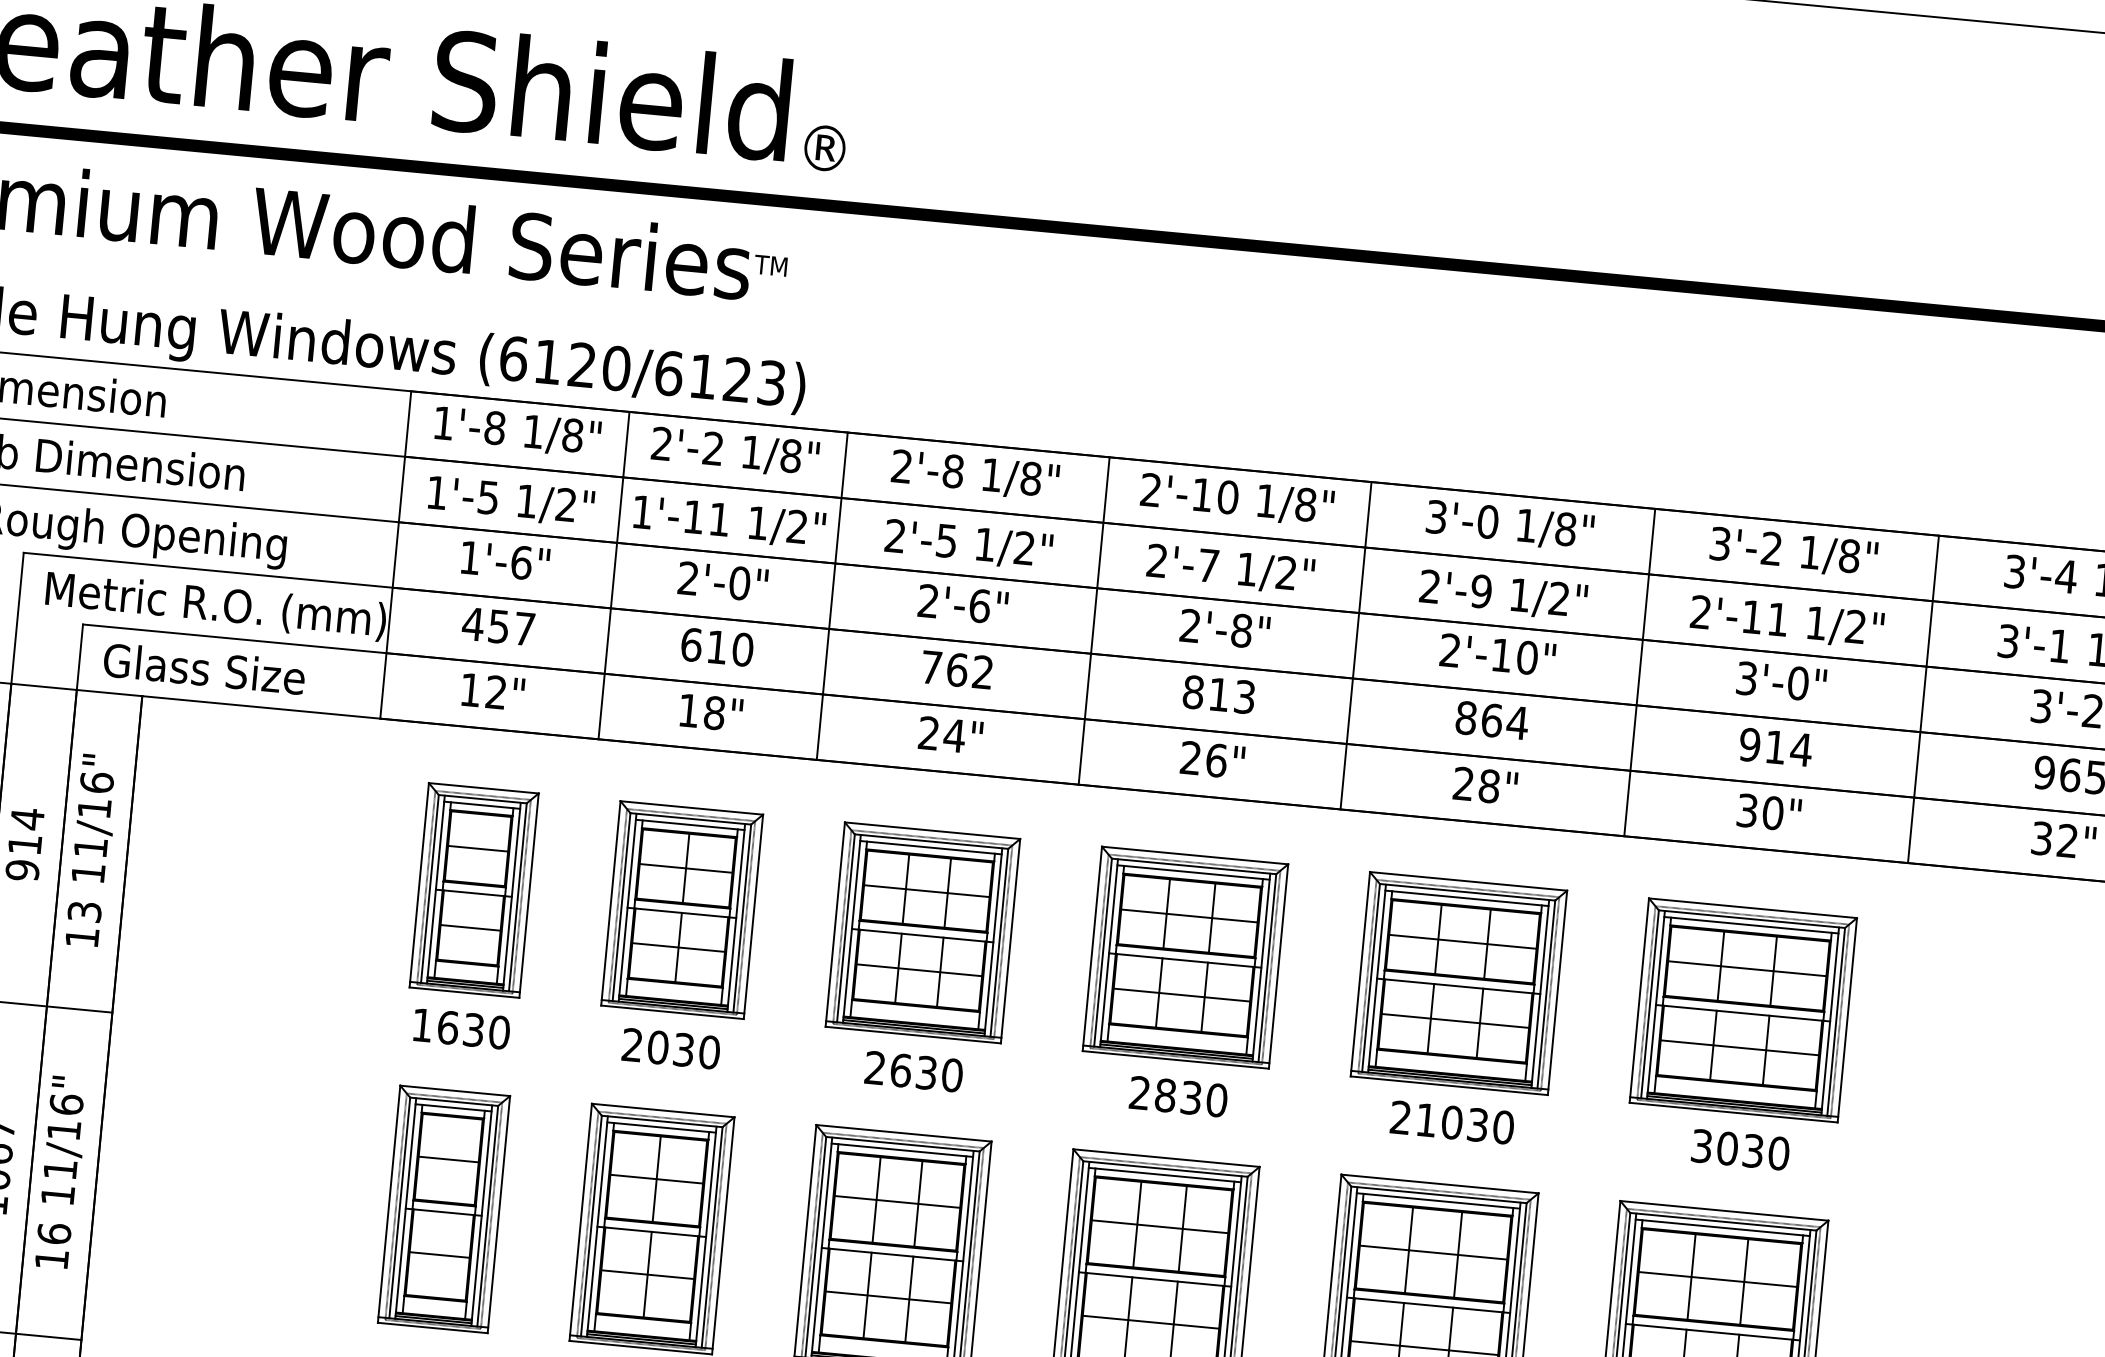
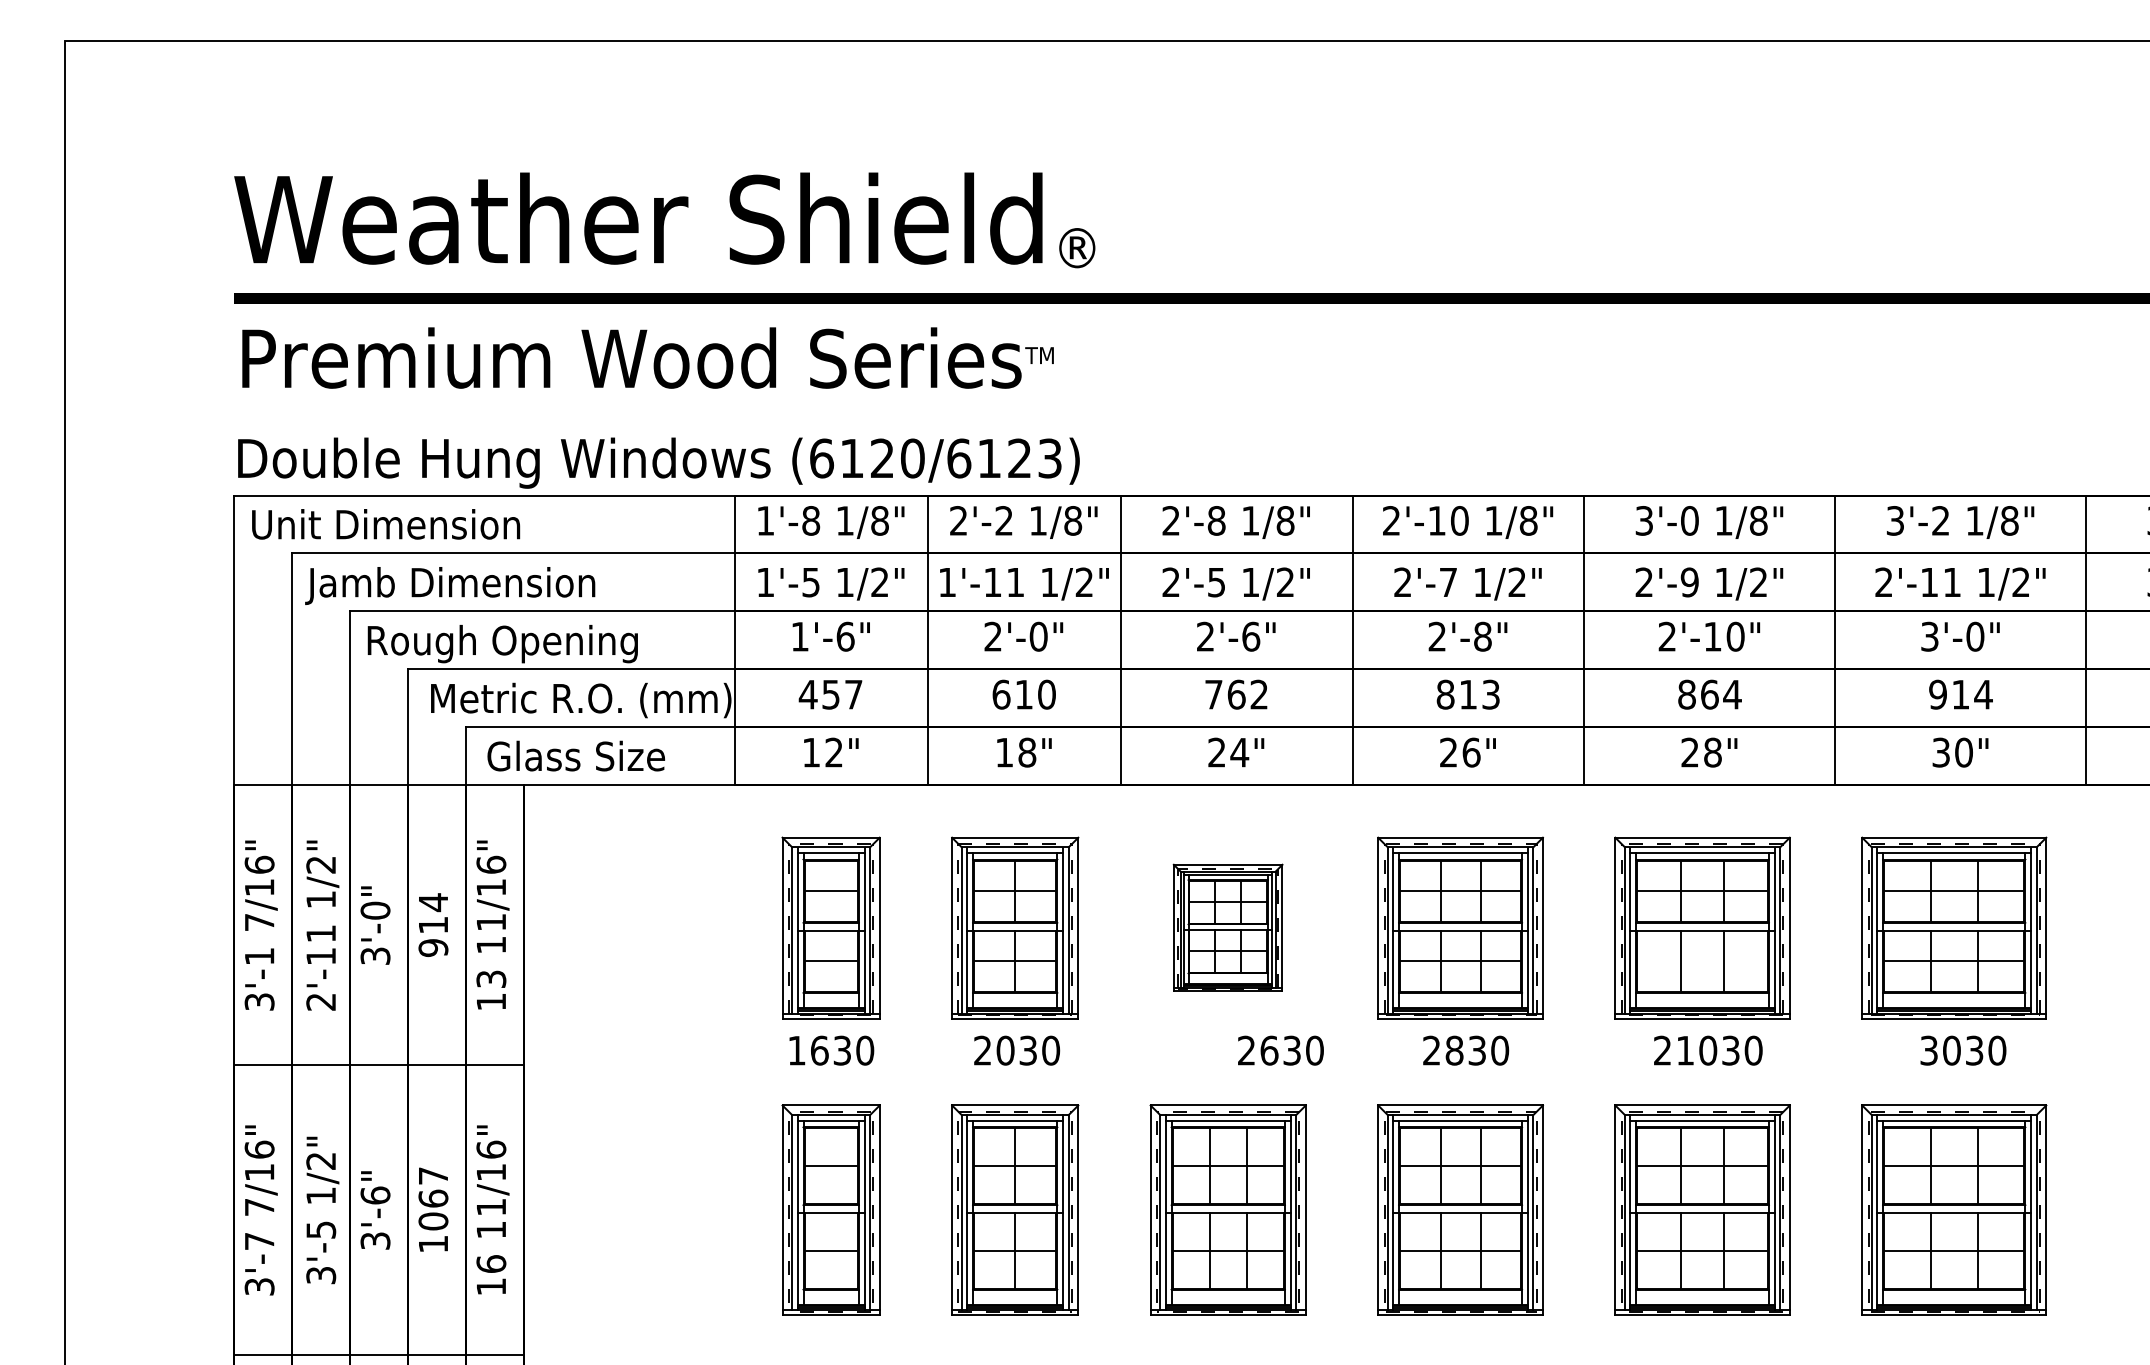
part: (922, 932) -> (1227, 927), size x0.7
line: (1455, 1021) -> (1702, 961), removed
text: (913, 1071) -> (1280, 1050), moved

